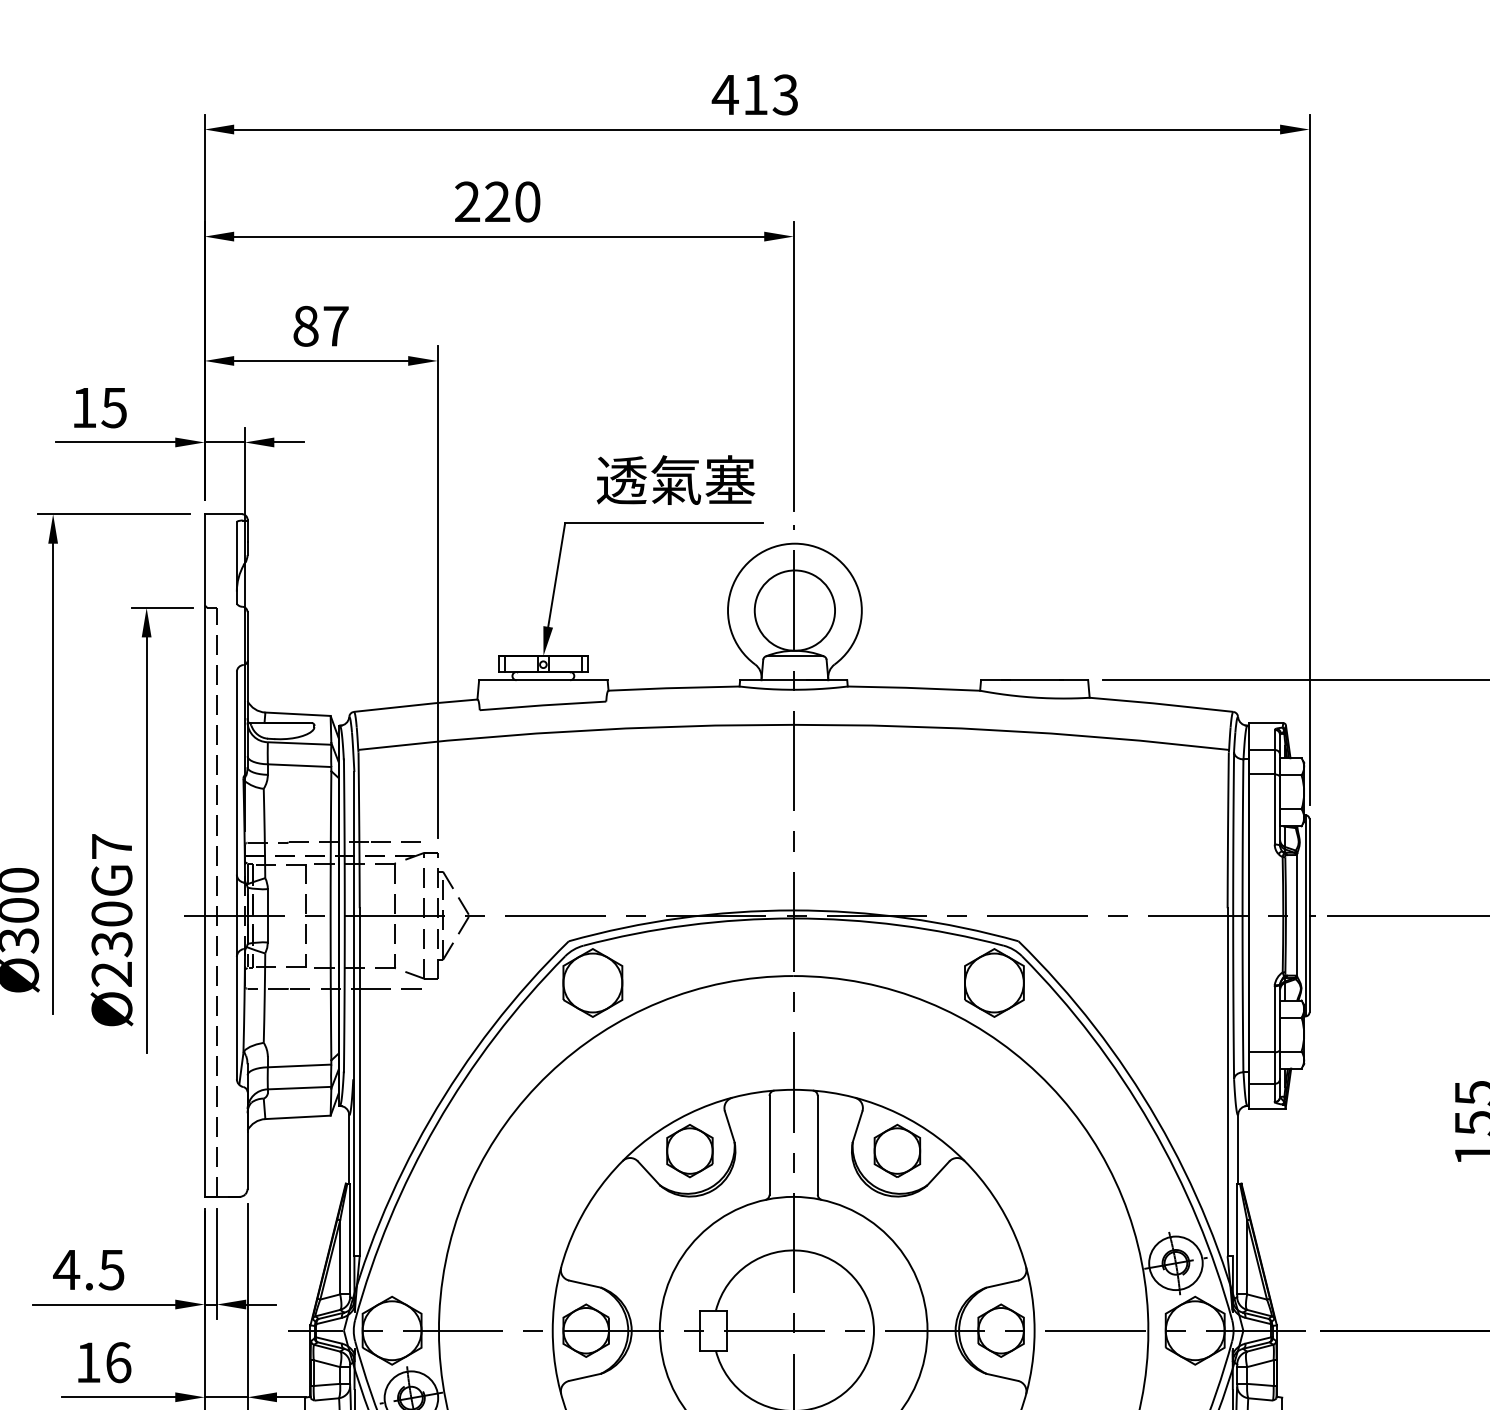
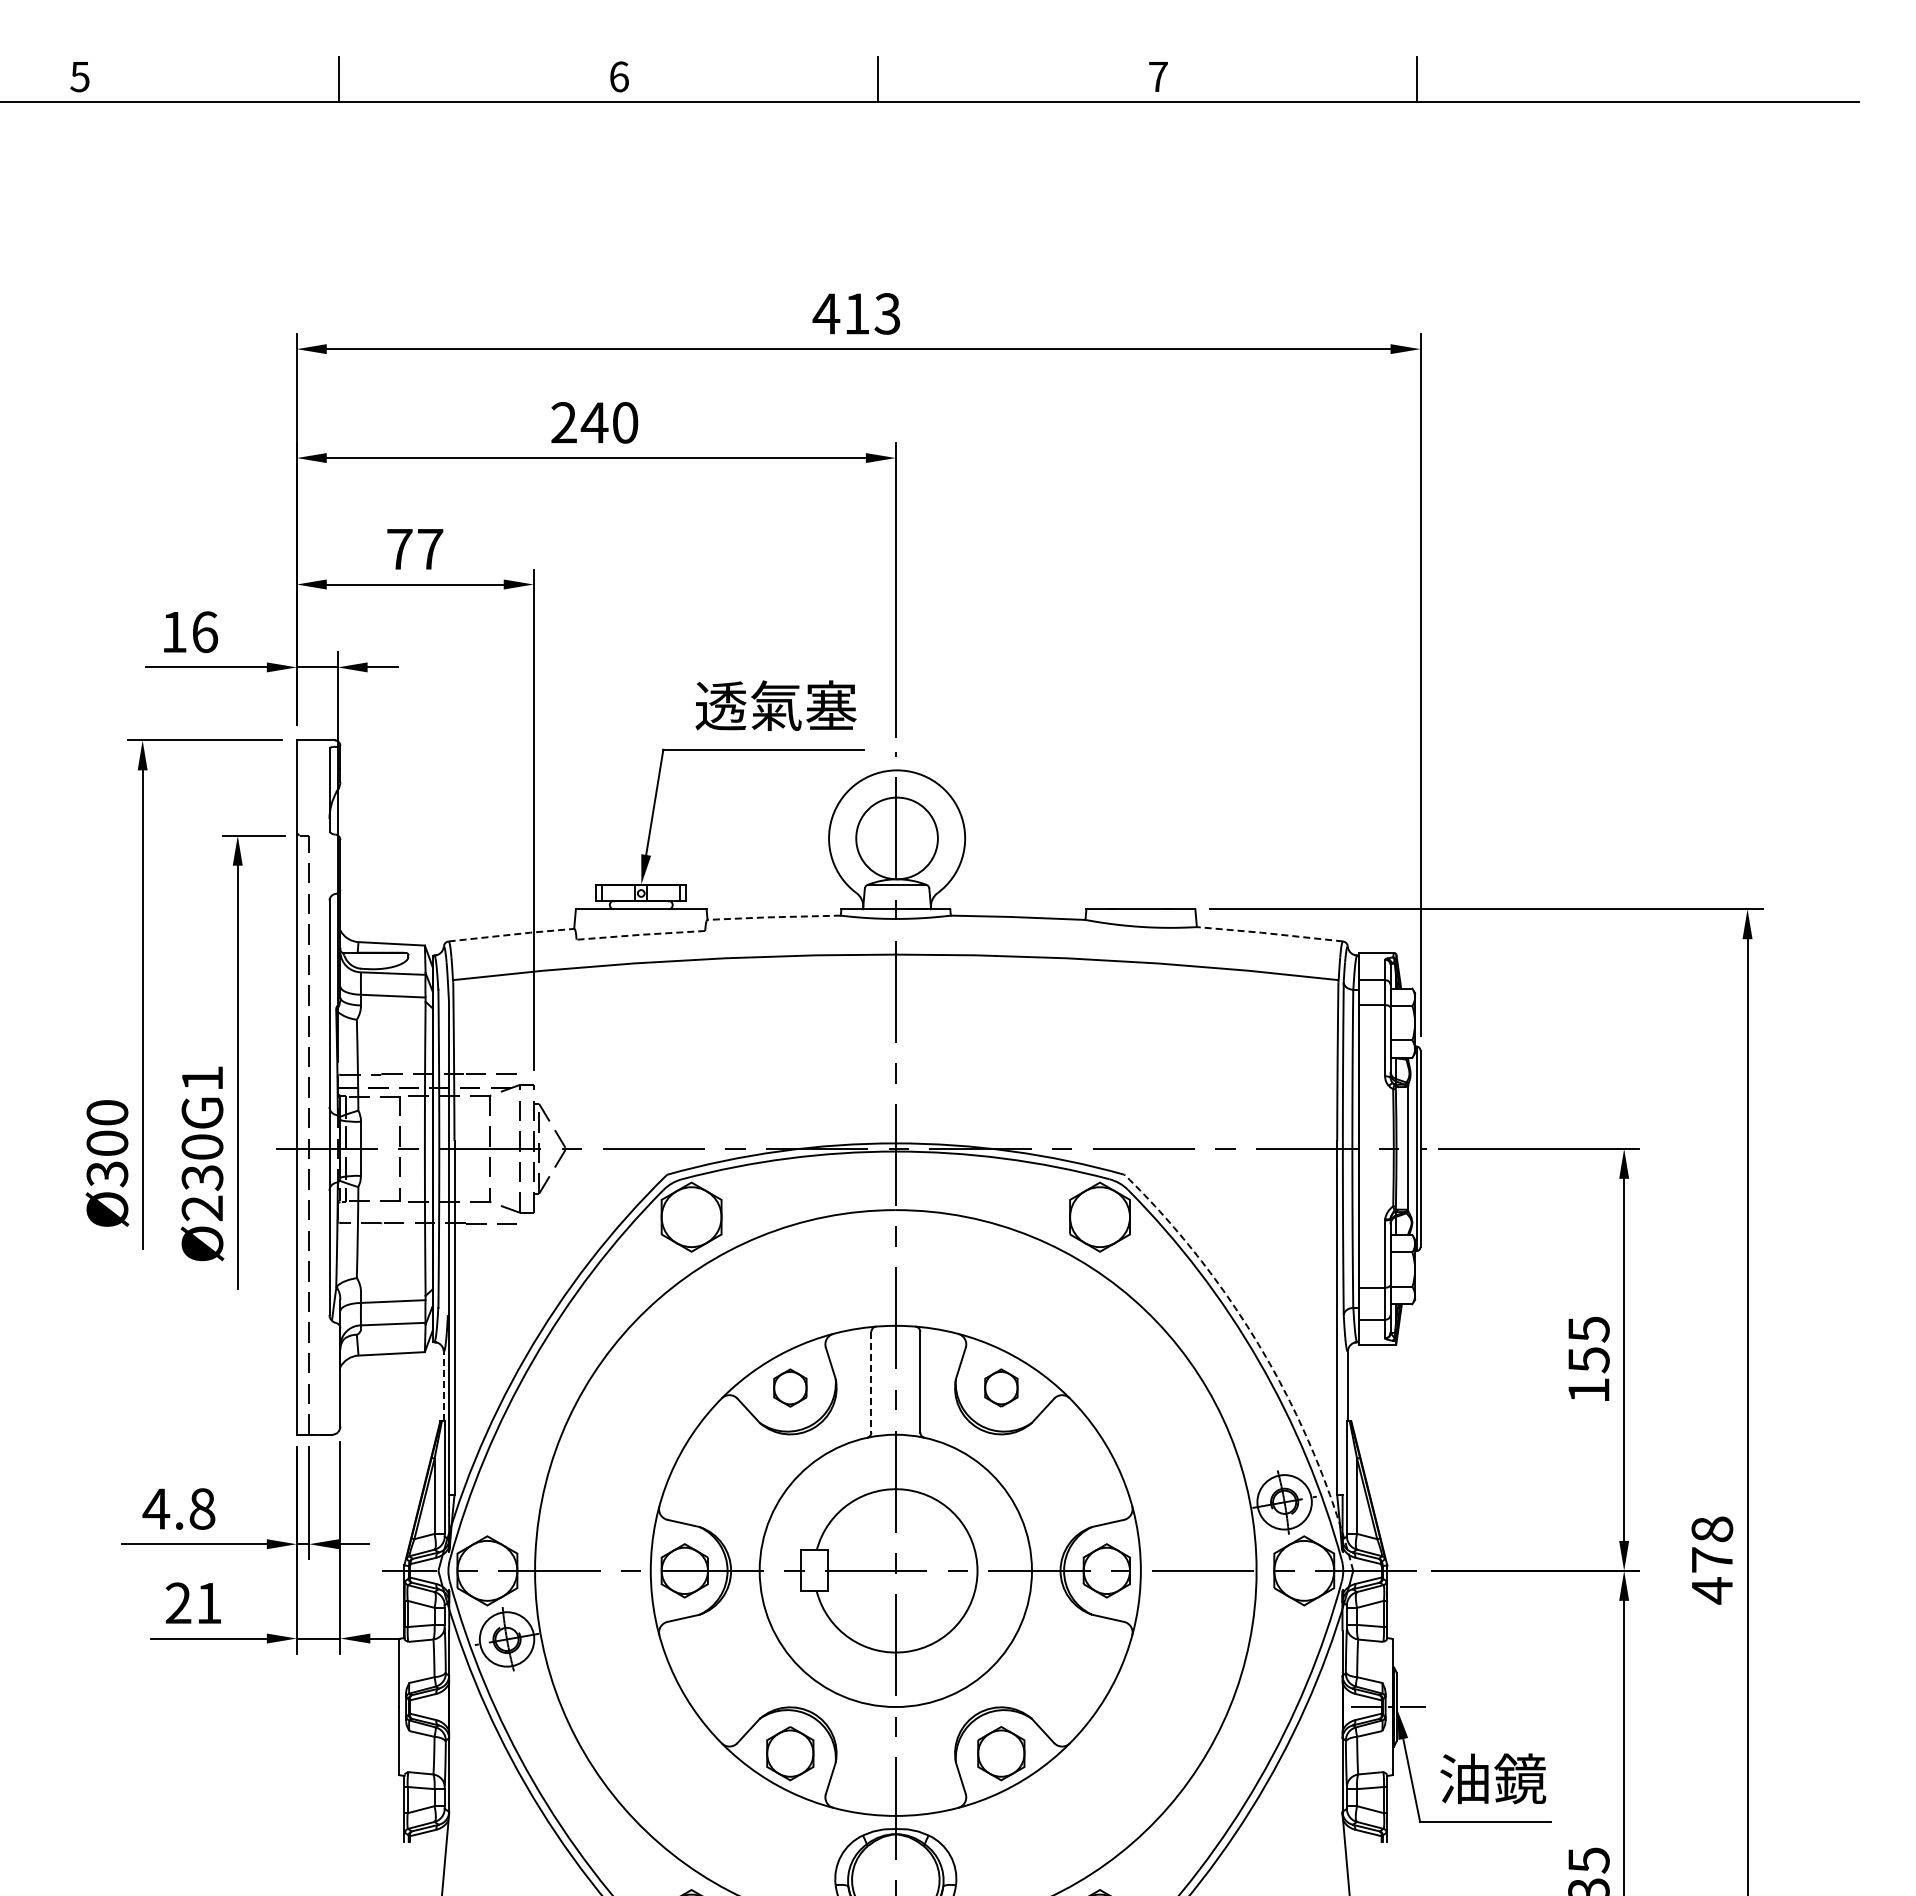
text: (497, 201) -> (594, 422), 220 -> 240
text: (305, 326) -> (399, 549), 87 -> 77
text: (113, 408) -> (204, 632), 15 -> 16
line: (673, 688) -> (773, 917), solid -> dashed
line: (1161, 704) -> (1269, 933), solid -> dashed
line: (416, 705) -> (512, 934), solid -> dashed
line: (542, 705) -> (640, 934), solid -> dashed
text: (111, 845) -> (202, 1077), Ø230G7 -> Ø230G1
arc: (1158, 1120) -> (1266, 1357), solid -> dashed
line: (769, 1145) -> (871, 1382), solid -> dashed
line: (348, 1149) -> (443, 1386), solid -> dashed
part: (690, 1150) -> (790, 1387), size x0.7
part: (897, 1150) -> (1001, 1387), size x0.7
text: (111, 1269) -> (202, 1508), 4.5 -> 4.8
text: (103, 1362) -> (193, 1603), 16 -> 21

